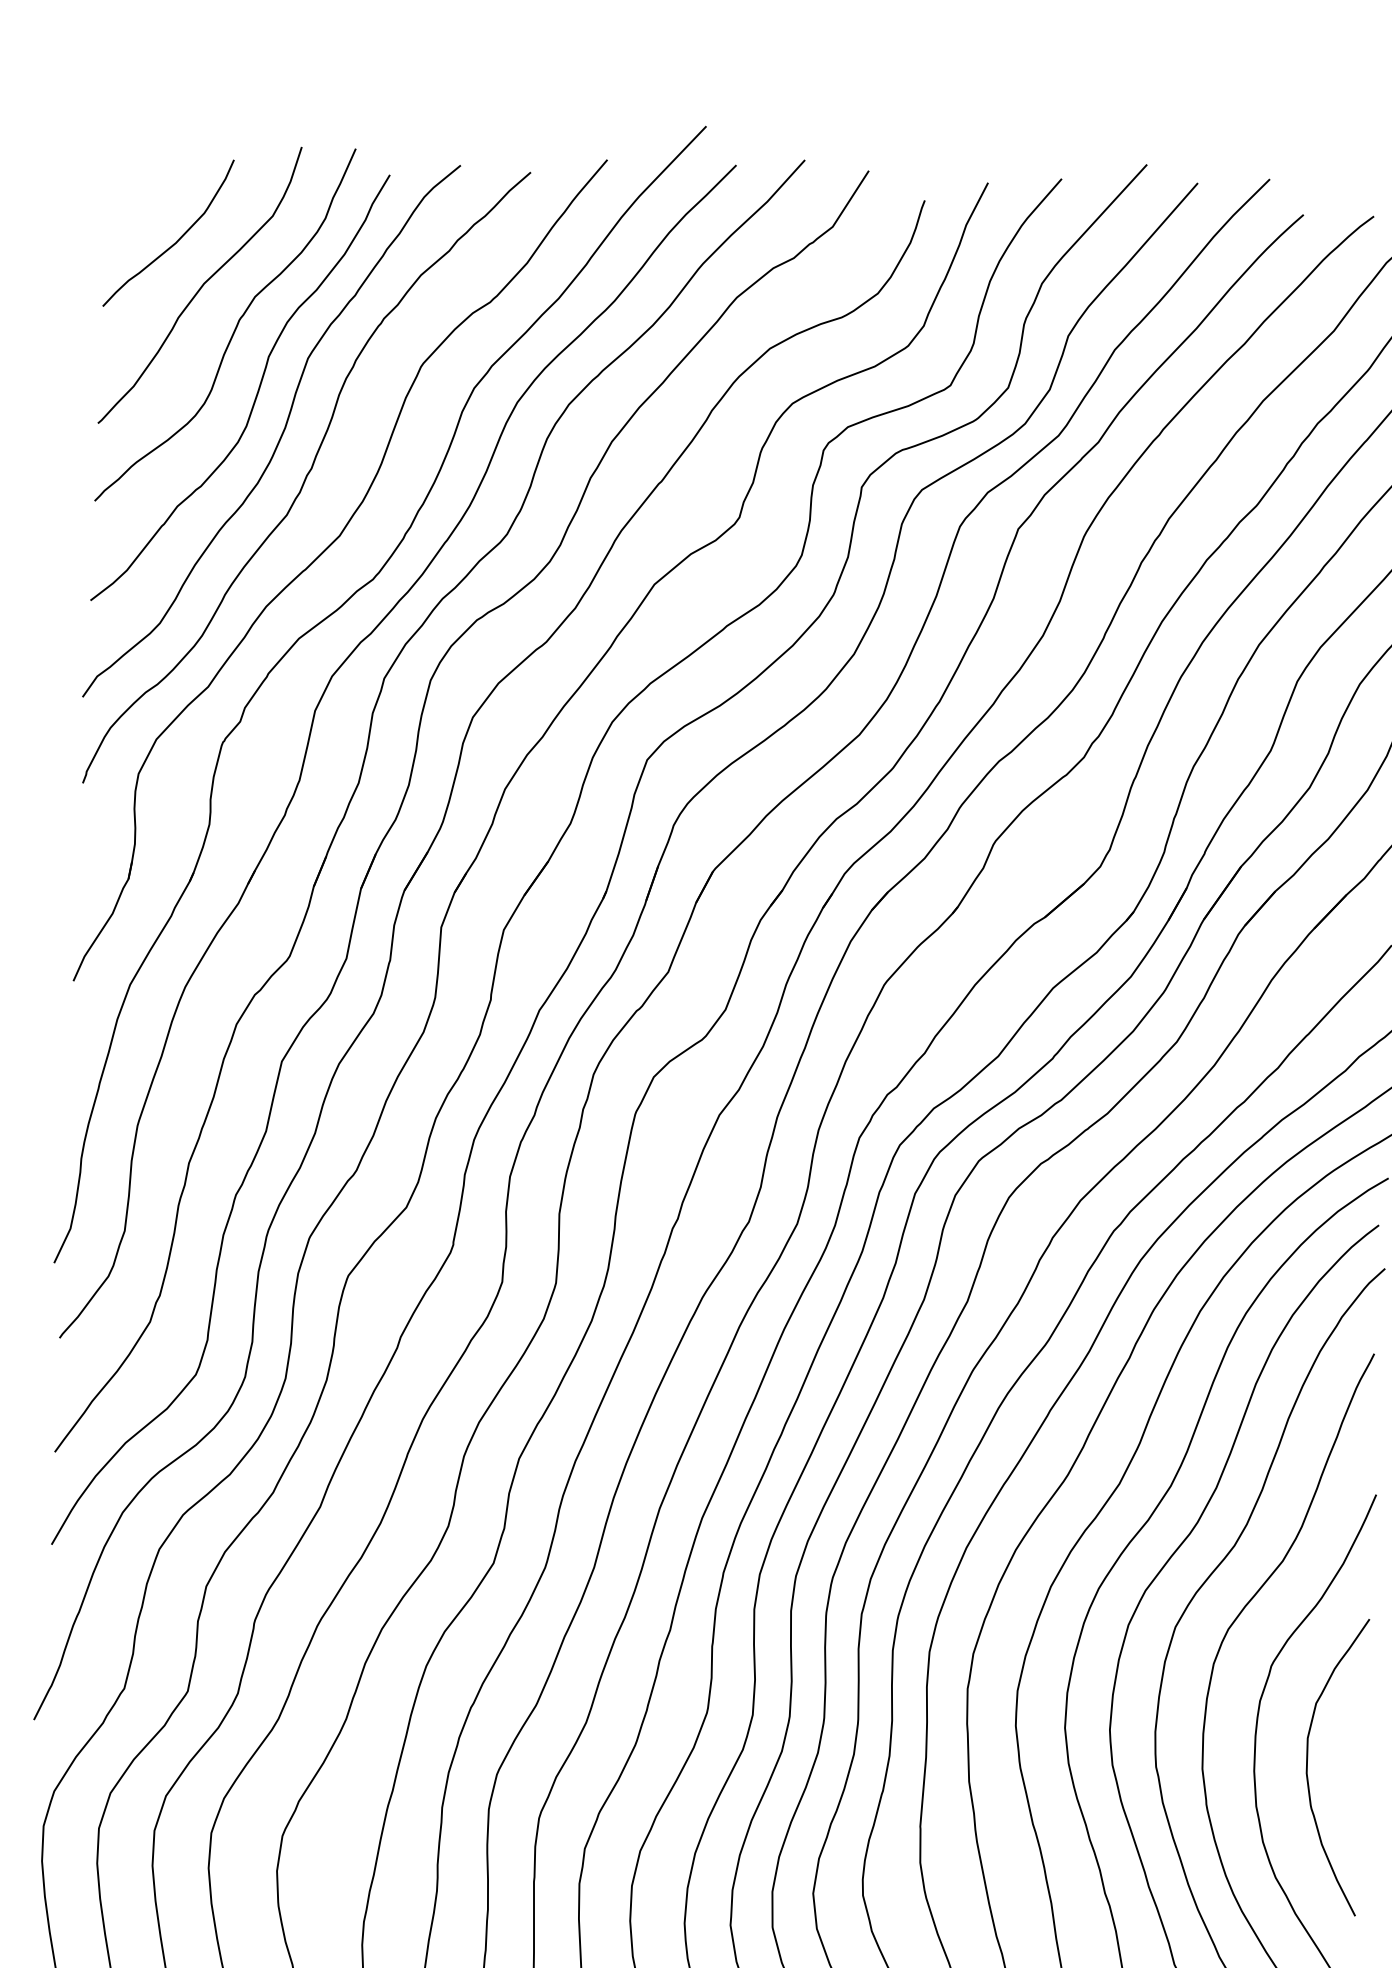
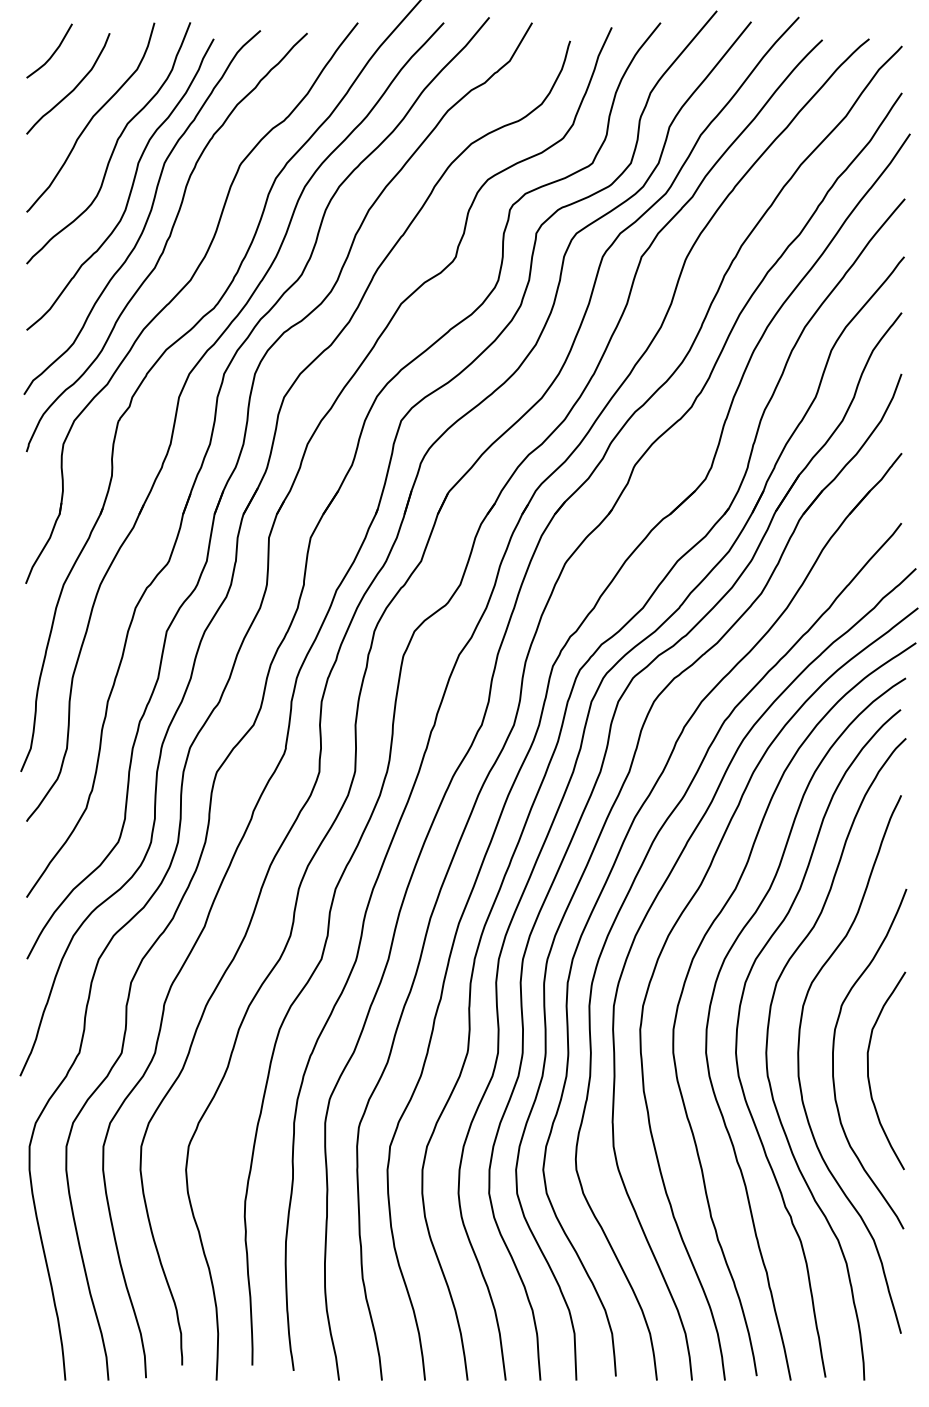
curve: (146, 186) -> (52, 53), added

